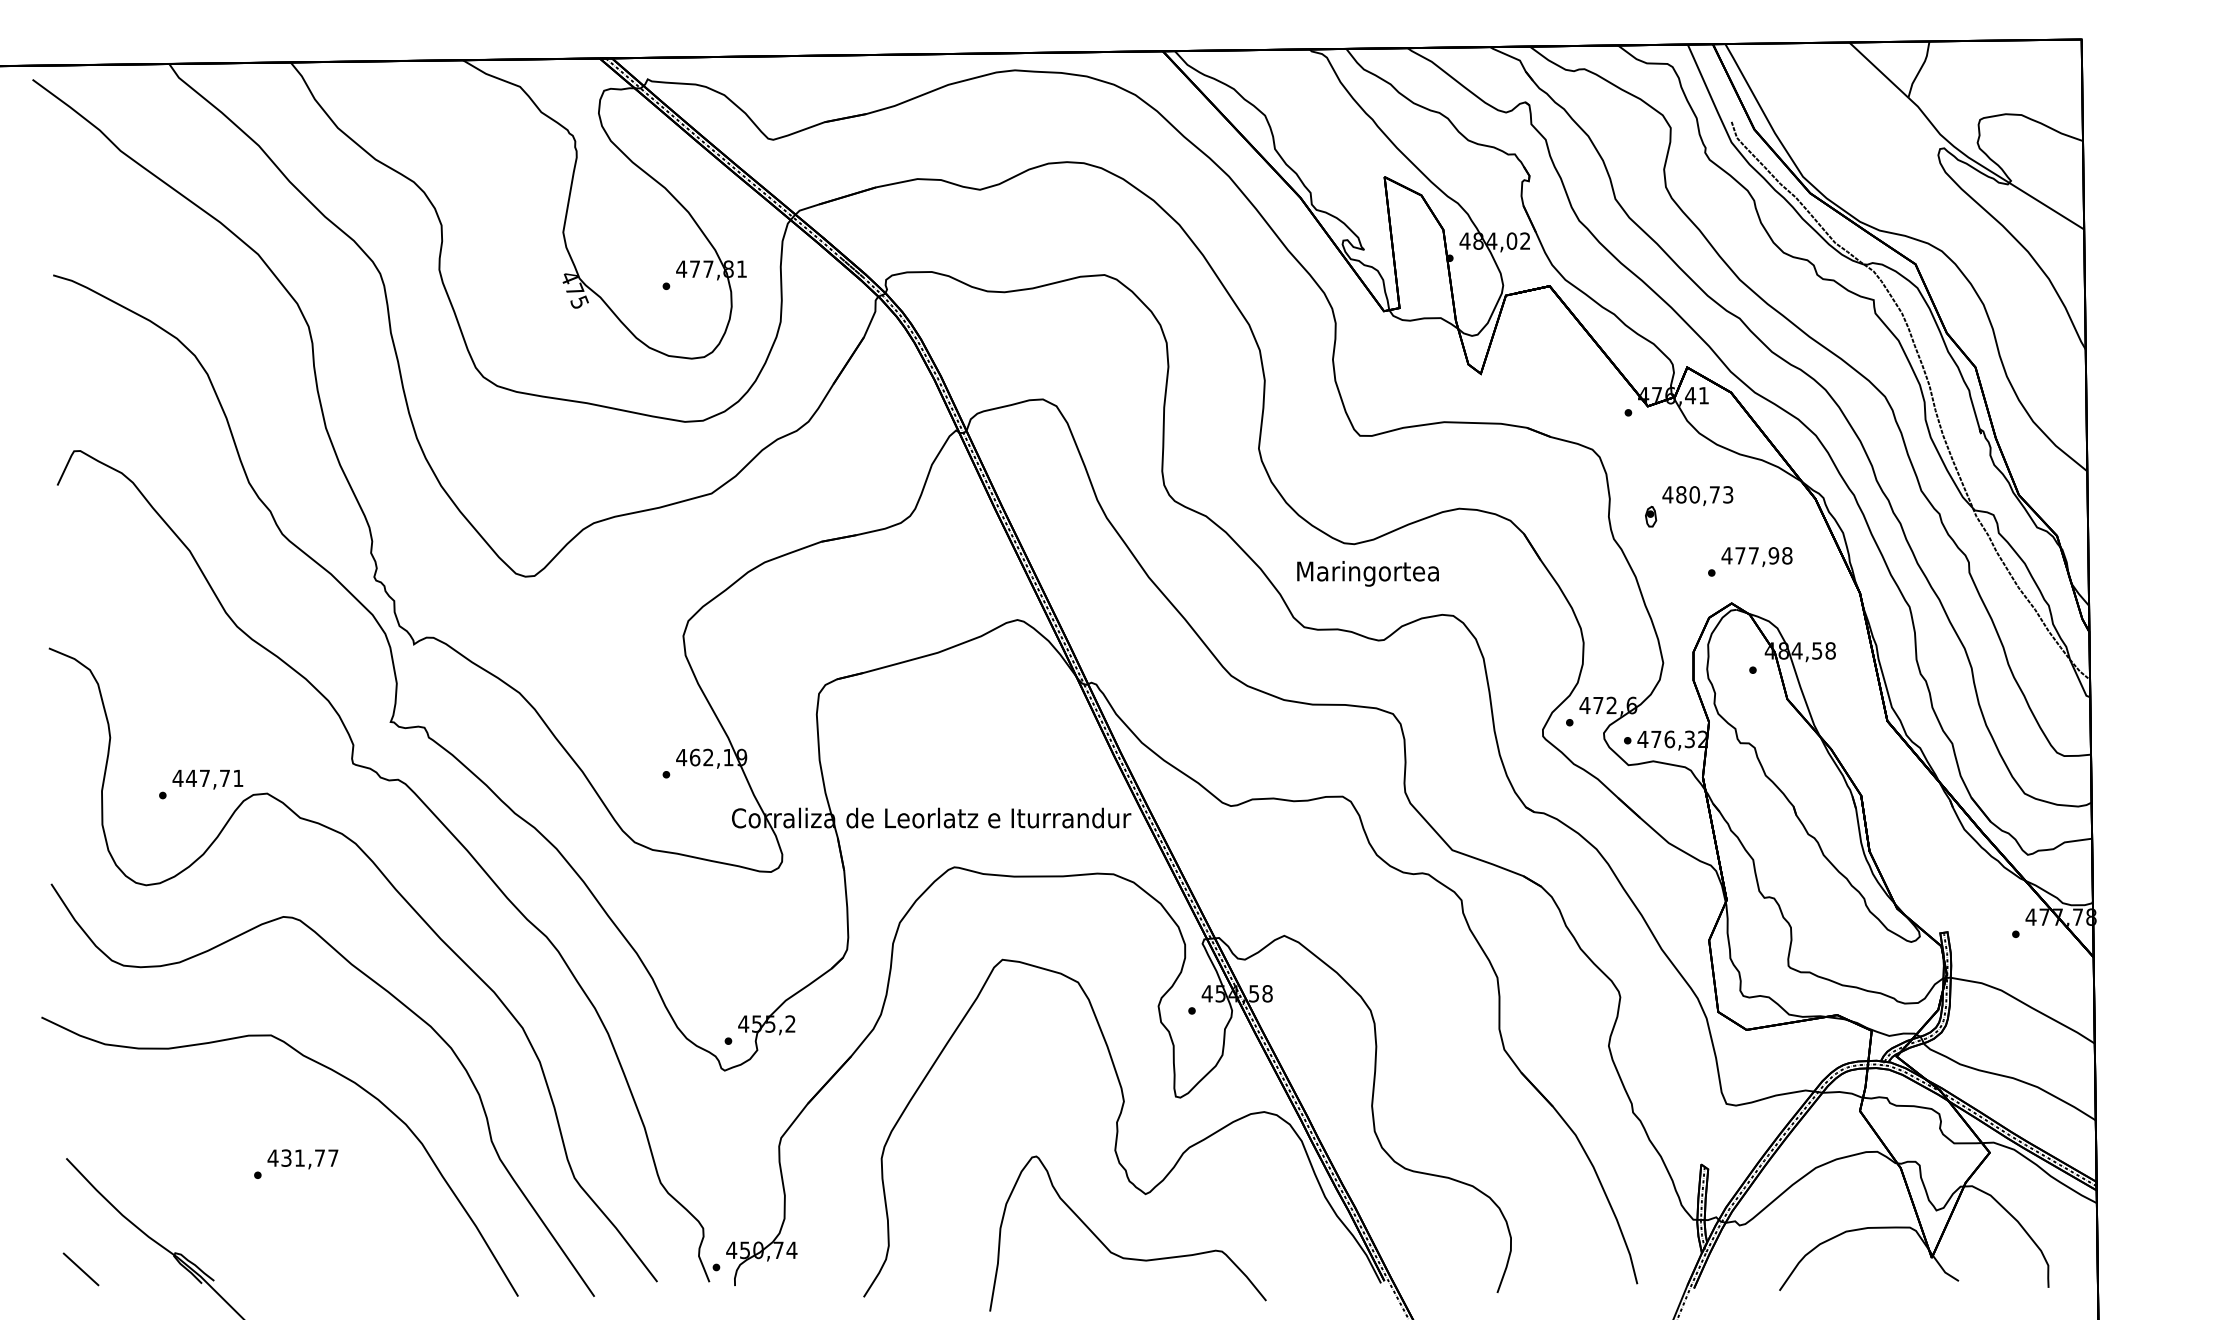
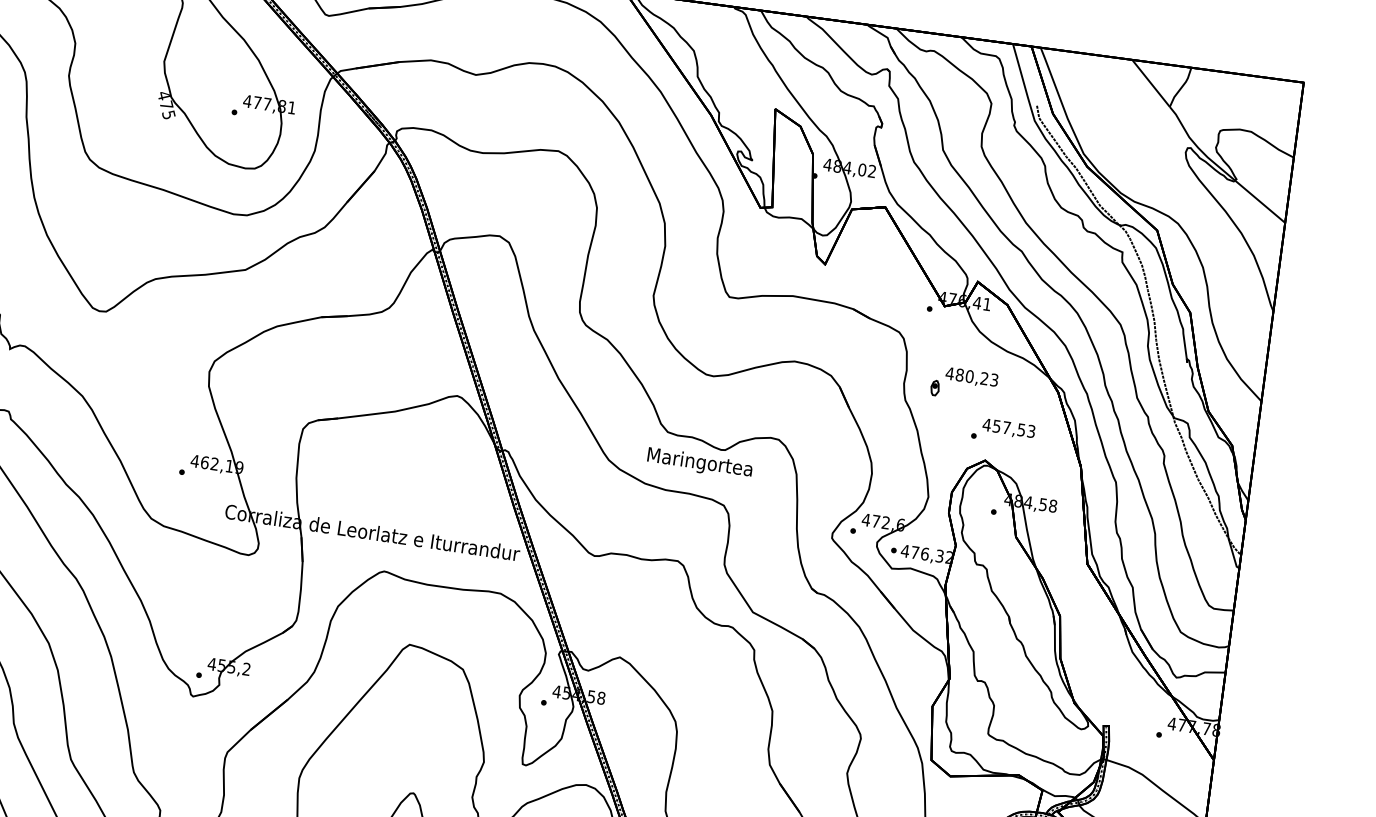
text: (1714, 494) -> (984, 378), 480,73 -> 480,23
text: (1763, 555) -> (1013, 428), 477,98 -> 457,53
text: (1367, 573) -> (699, 463), moved

